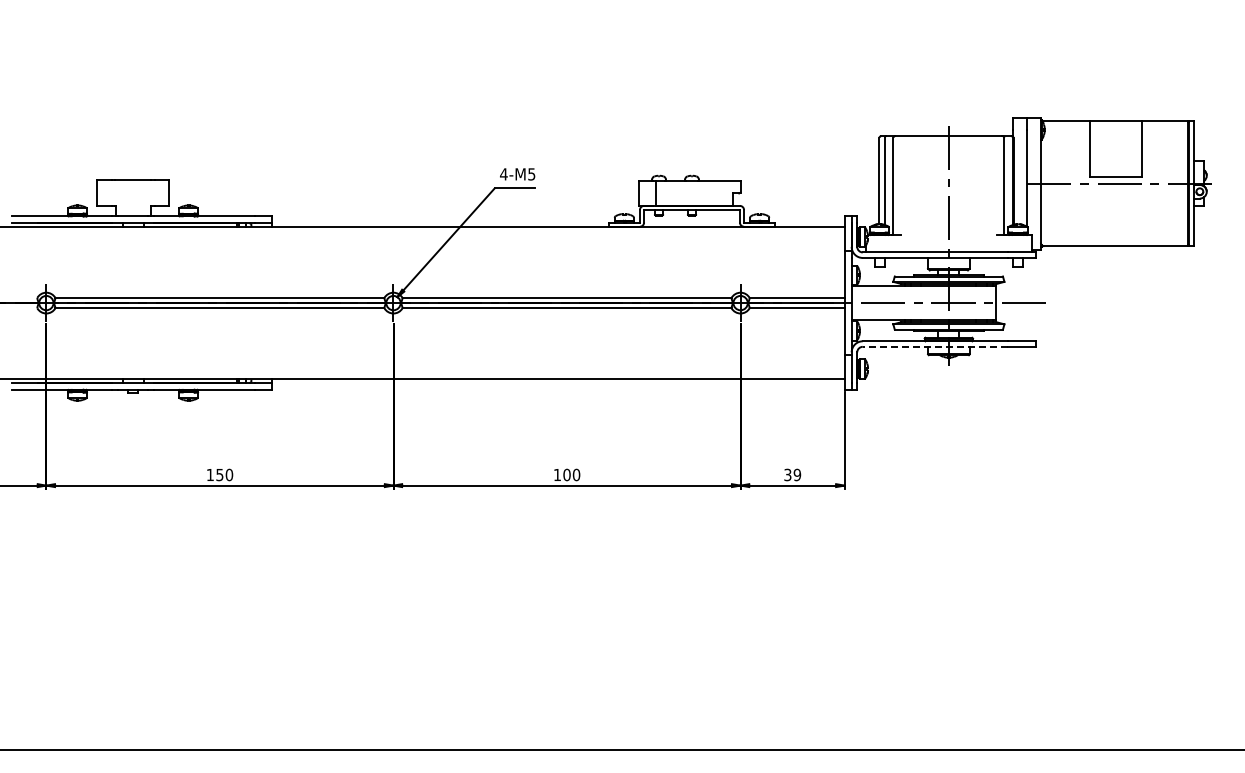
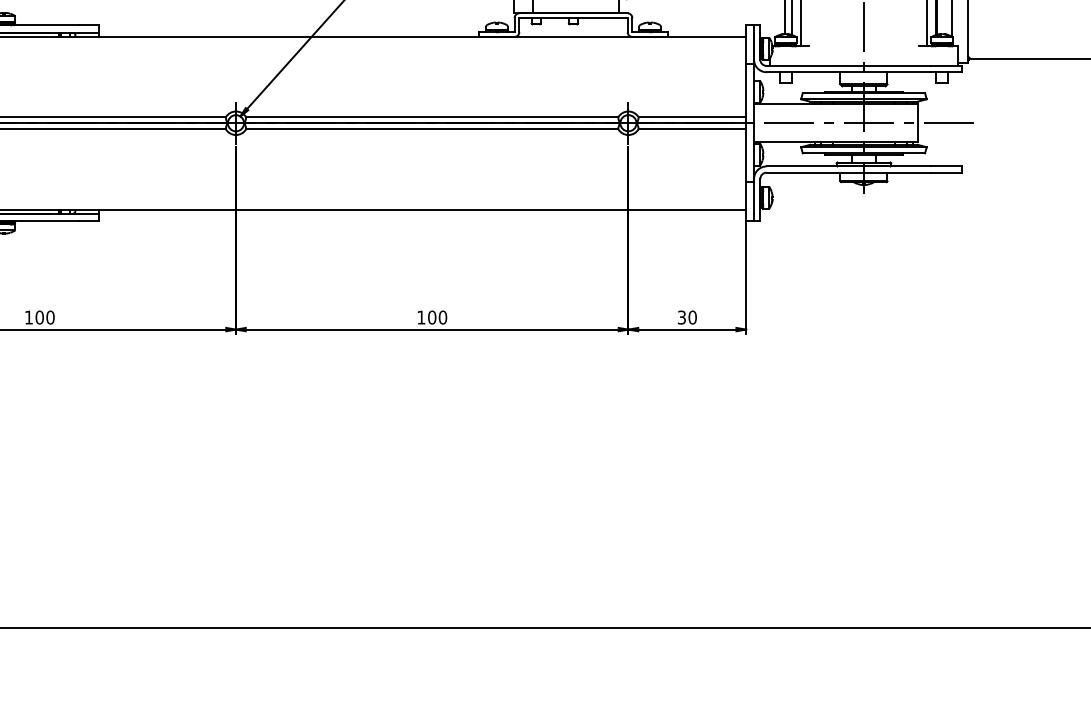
line: (935, 346) -> (848, 172), dashed -> solid
text: (219, 474) -> (39, 317), 150 -> 100
text: (796, 475) -> (691, 318), 39 -> 30

